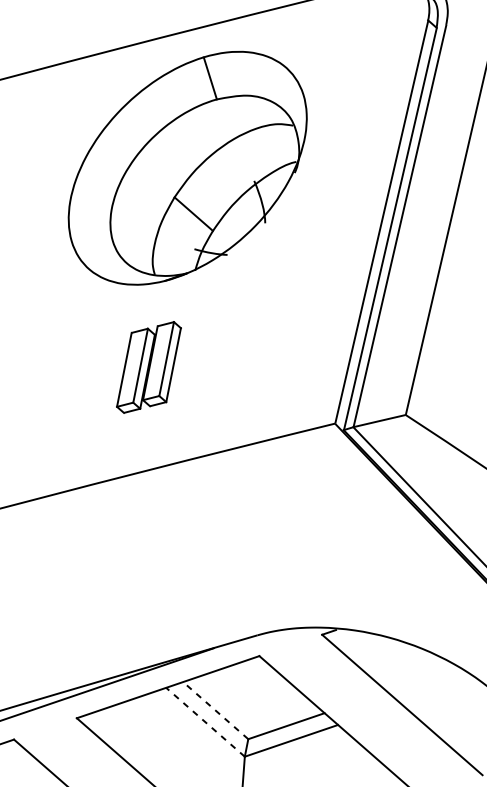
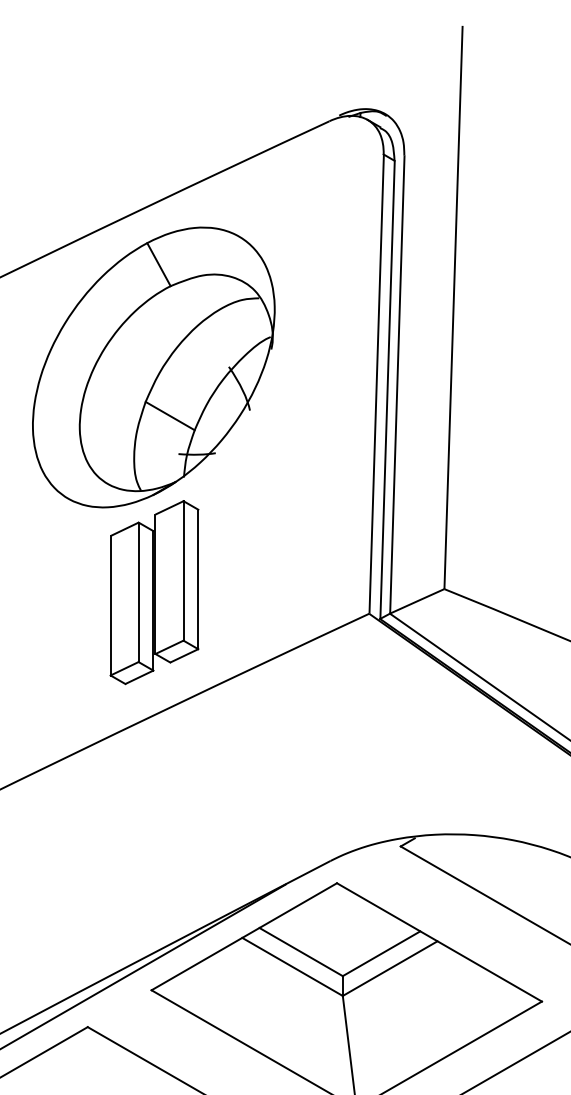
part: (149, 367) -> (154, 592), size x1.67
line: (215, 710) -> (300, 951), dashed -> solid
line: (205, 721) -> (292, 966), dashed -> solid

